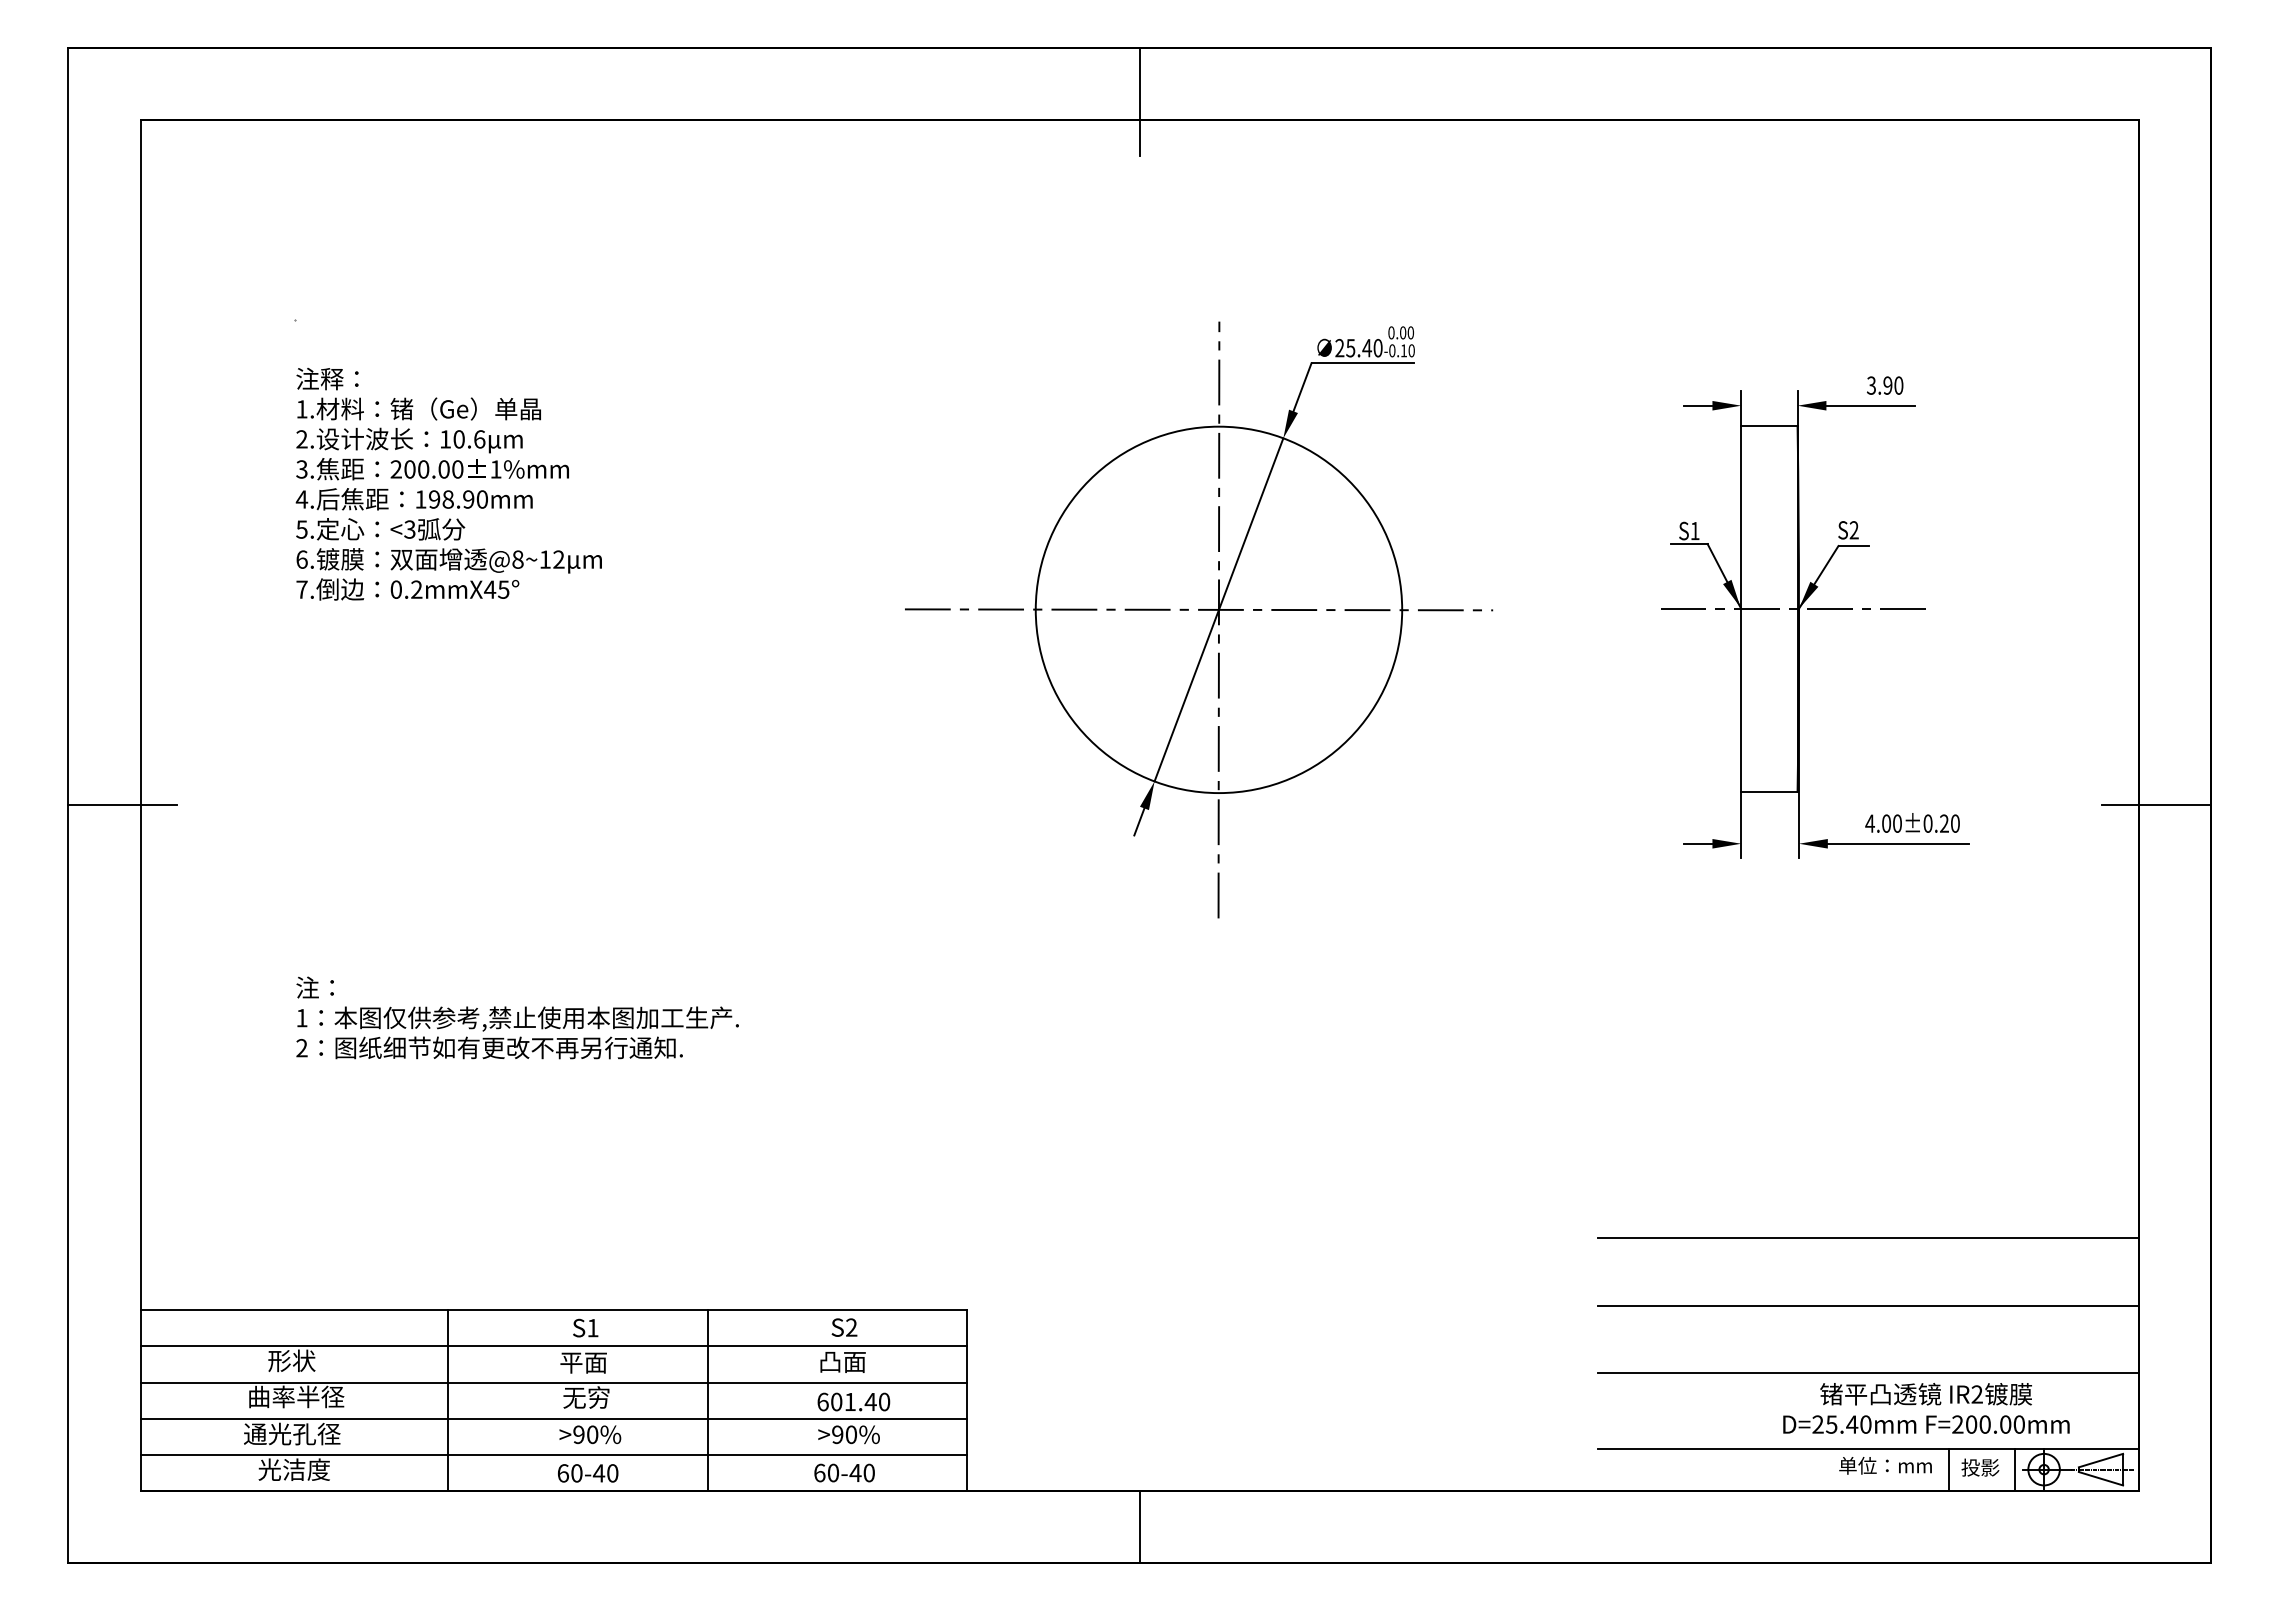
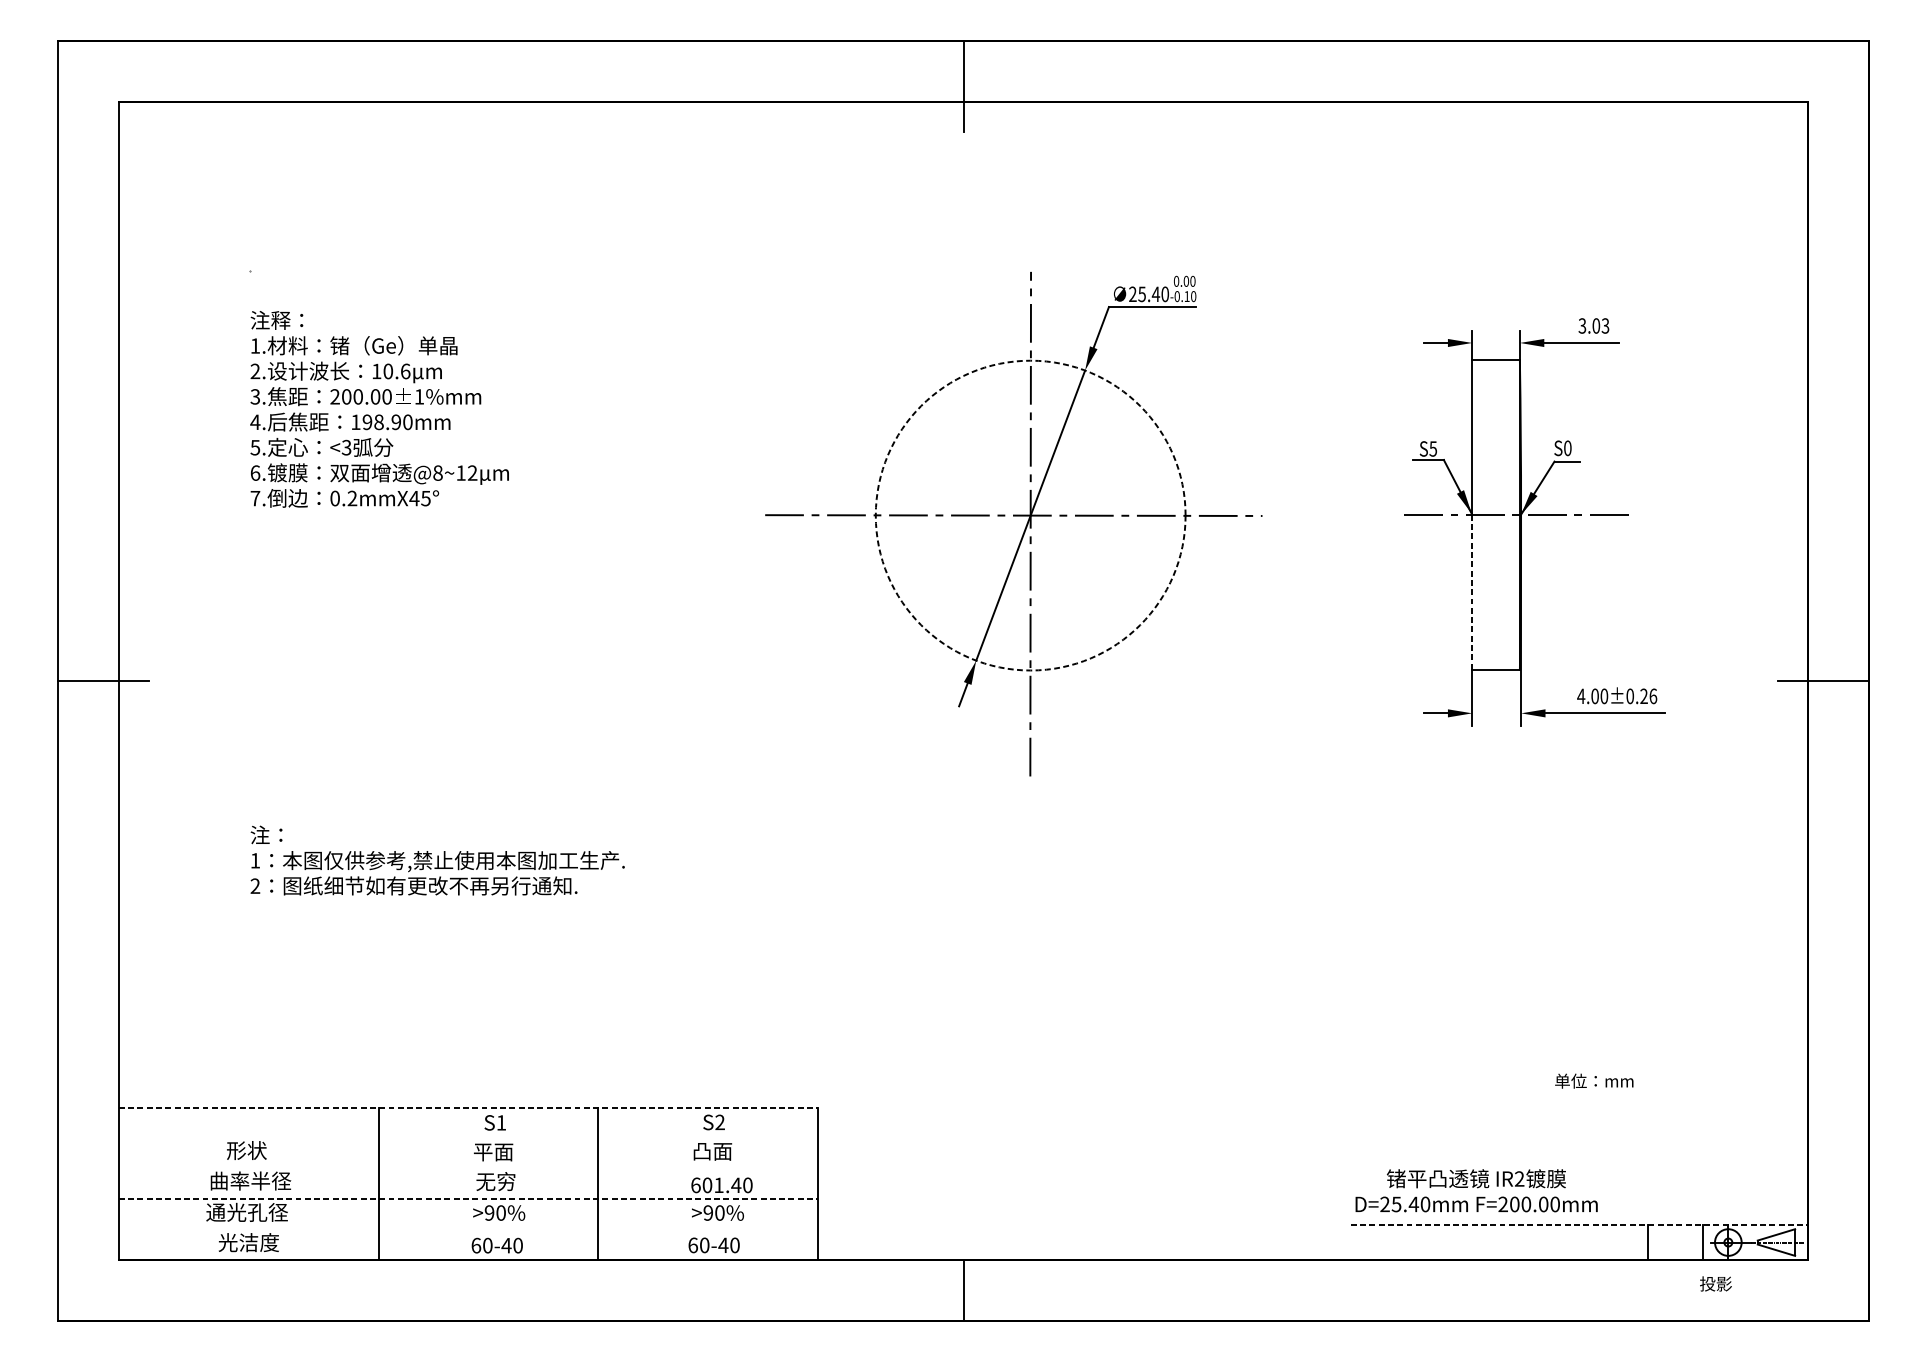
text: (1893, 385) -> (1601, 325), 3.90 -> 3.03
text: (1853, 530) -> (1567, 448), S2 -> S0
text: (1694, 531) -> (1432, 449), S1 -> S5
circle: (1218, 609) -> (1030, 515), solid -> dashed
line: (1741, 700) -> (1472, 592), solid -> dashed
text: (1955, 823) -> (1653, 696), 4.00±0.20 -> 4.00±0.26
line: (1867, 1238) -> (1579, 1047), removed
line: (1867, 1305) -> (1579, 1103), removed
line: (554, 1310) -> (468, 1107), solid -> dashed
line: (553, 1346) -> (468, 1138), removed
line: (1867, 1372) -> (1579, 1160), removed
line: (553, 1382) -> (468, 1168), removed
text: (1926, 1408) -> (1476, 1190), moved
line: (554, 1418) -> (468, 1199), solid -> dashed
line: (1868, 1448) -> (1579, 1224), solid -> dashed
line: (553, 1454) -> (468, 1229), removed
text: (1885, 1465) -> (1594, 1080), moved
text: (1980, 1467) -> (1715, 1283), moved

